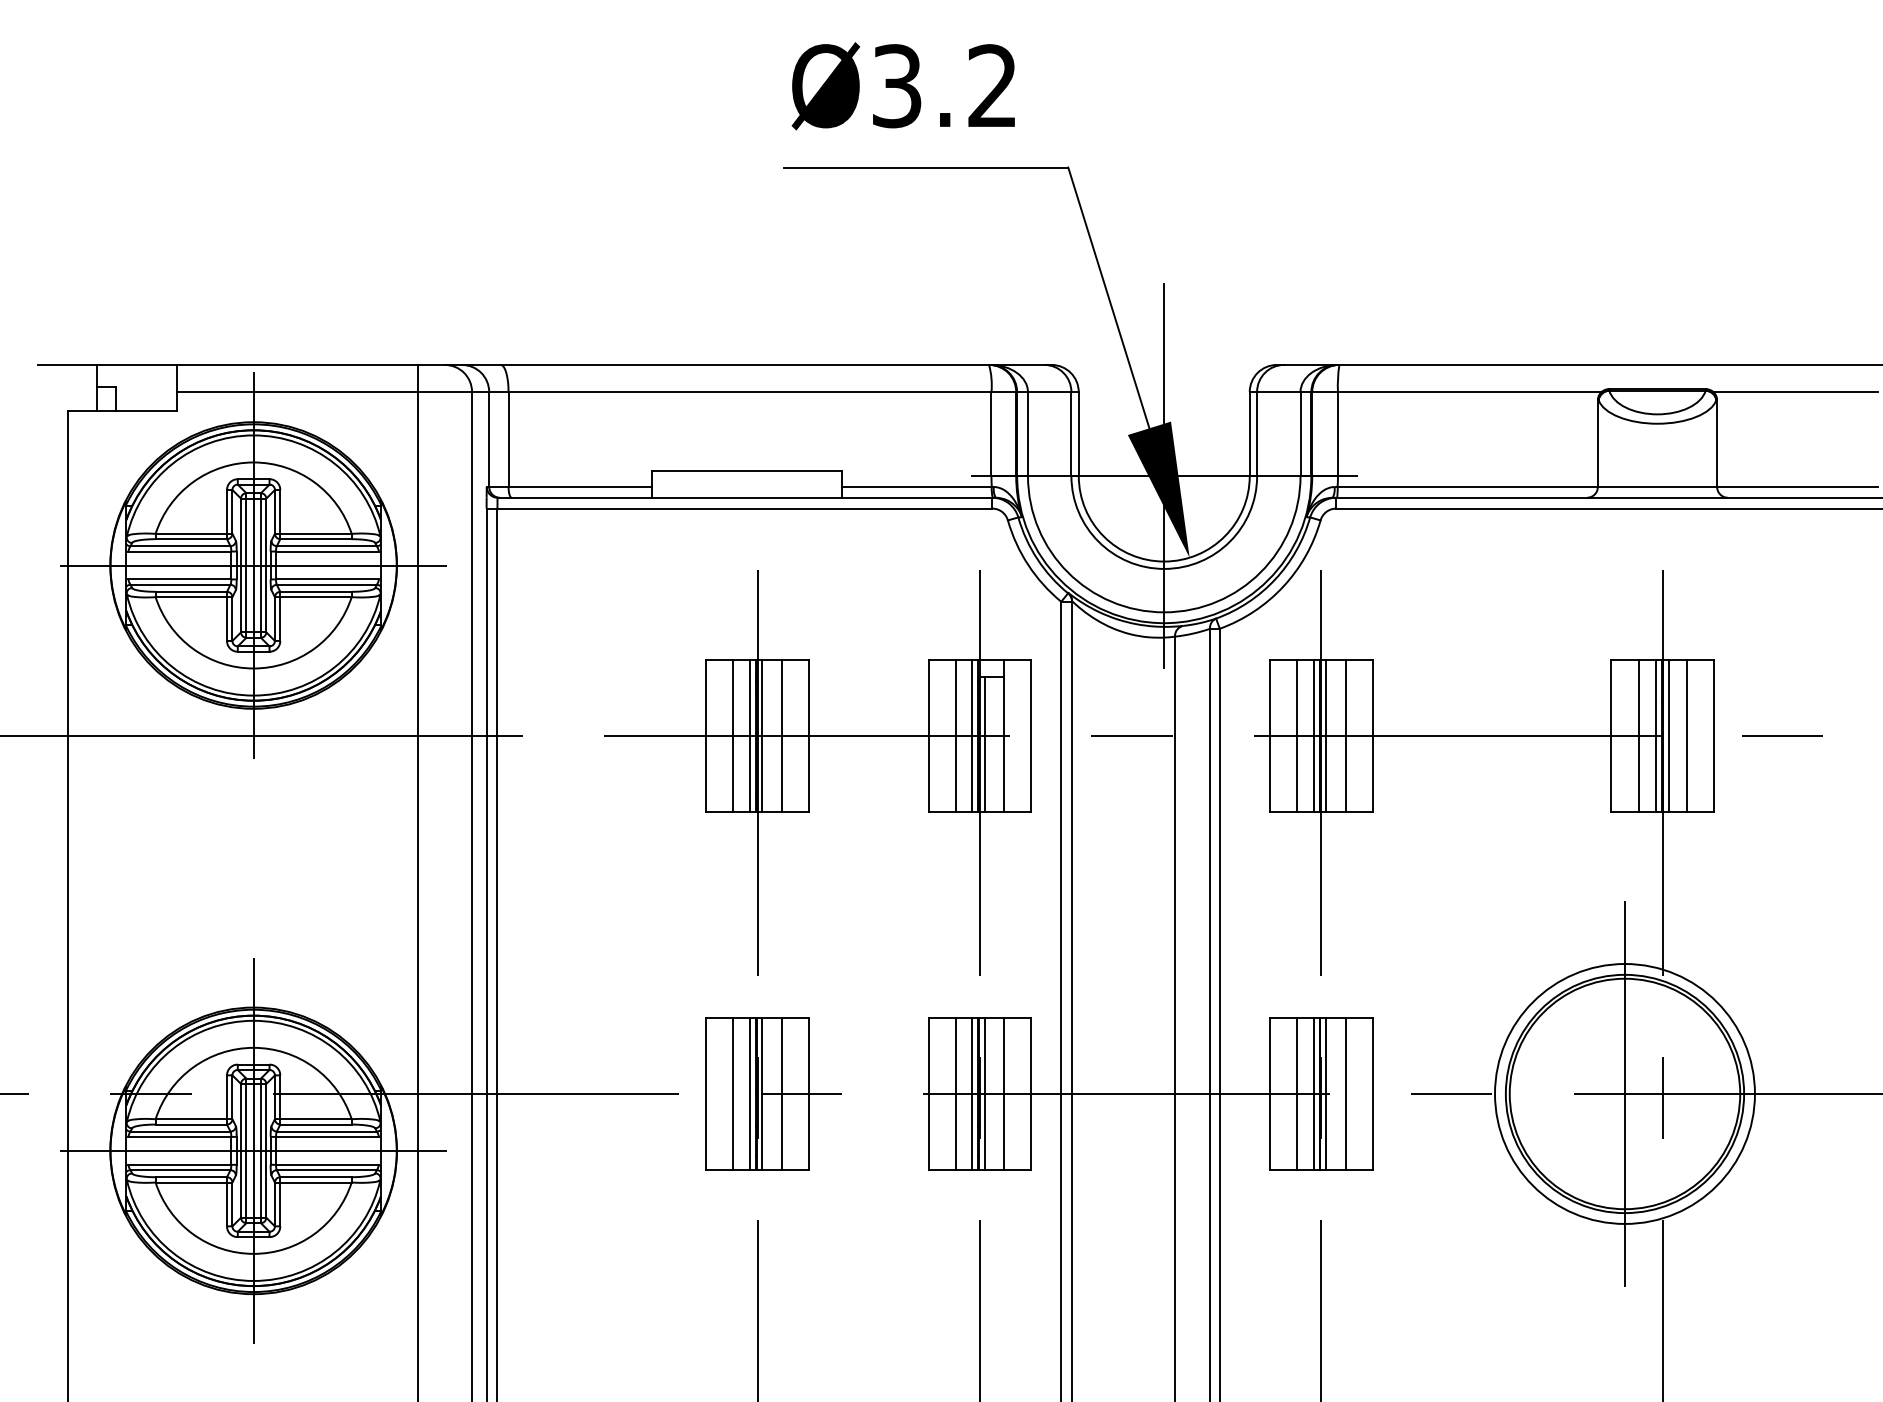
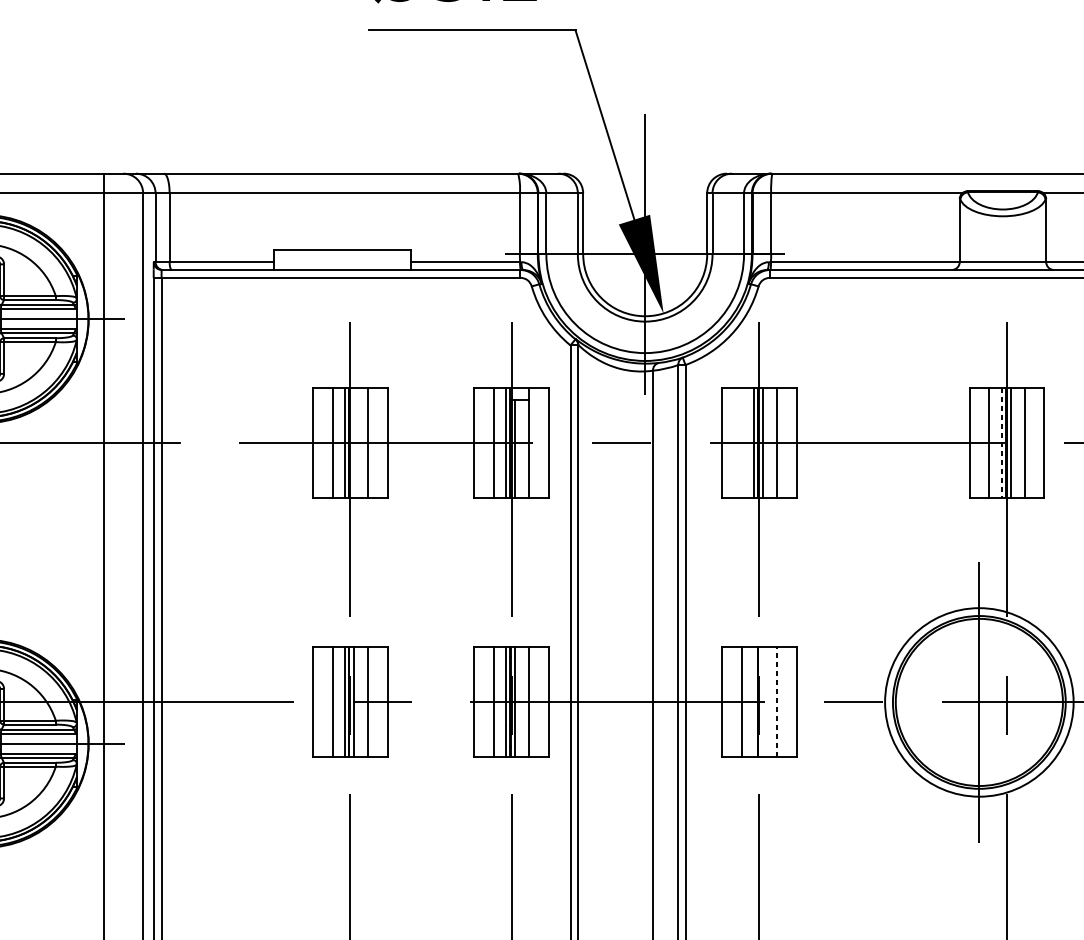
line: (762, 736) -> (353, 443), removed
line: (1297, 736) -> (741, 443), removed
line: (1656, 736) -> (1002, 443), solid -> dashed
line: (1313, 1093) -> (753, 702), removed
line: (1326, 1093) -> (762, 702), removed
line: (1345, 1093) -> (776, 702), solid -> dashed

